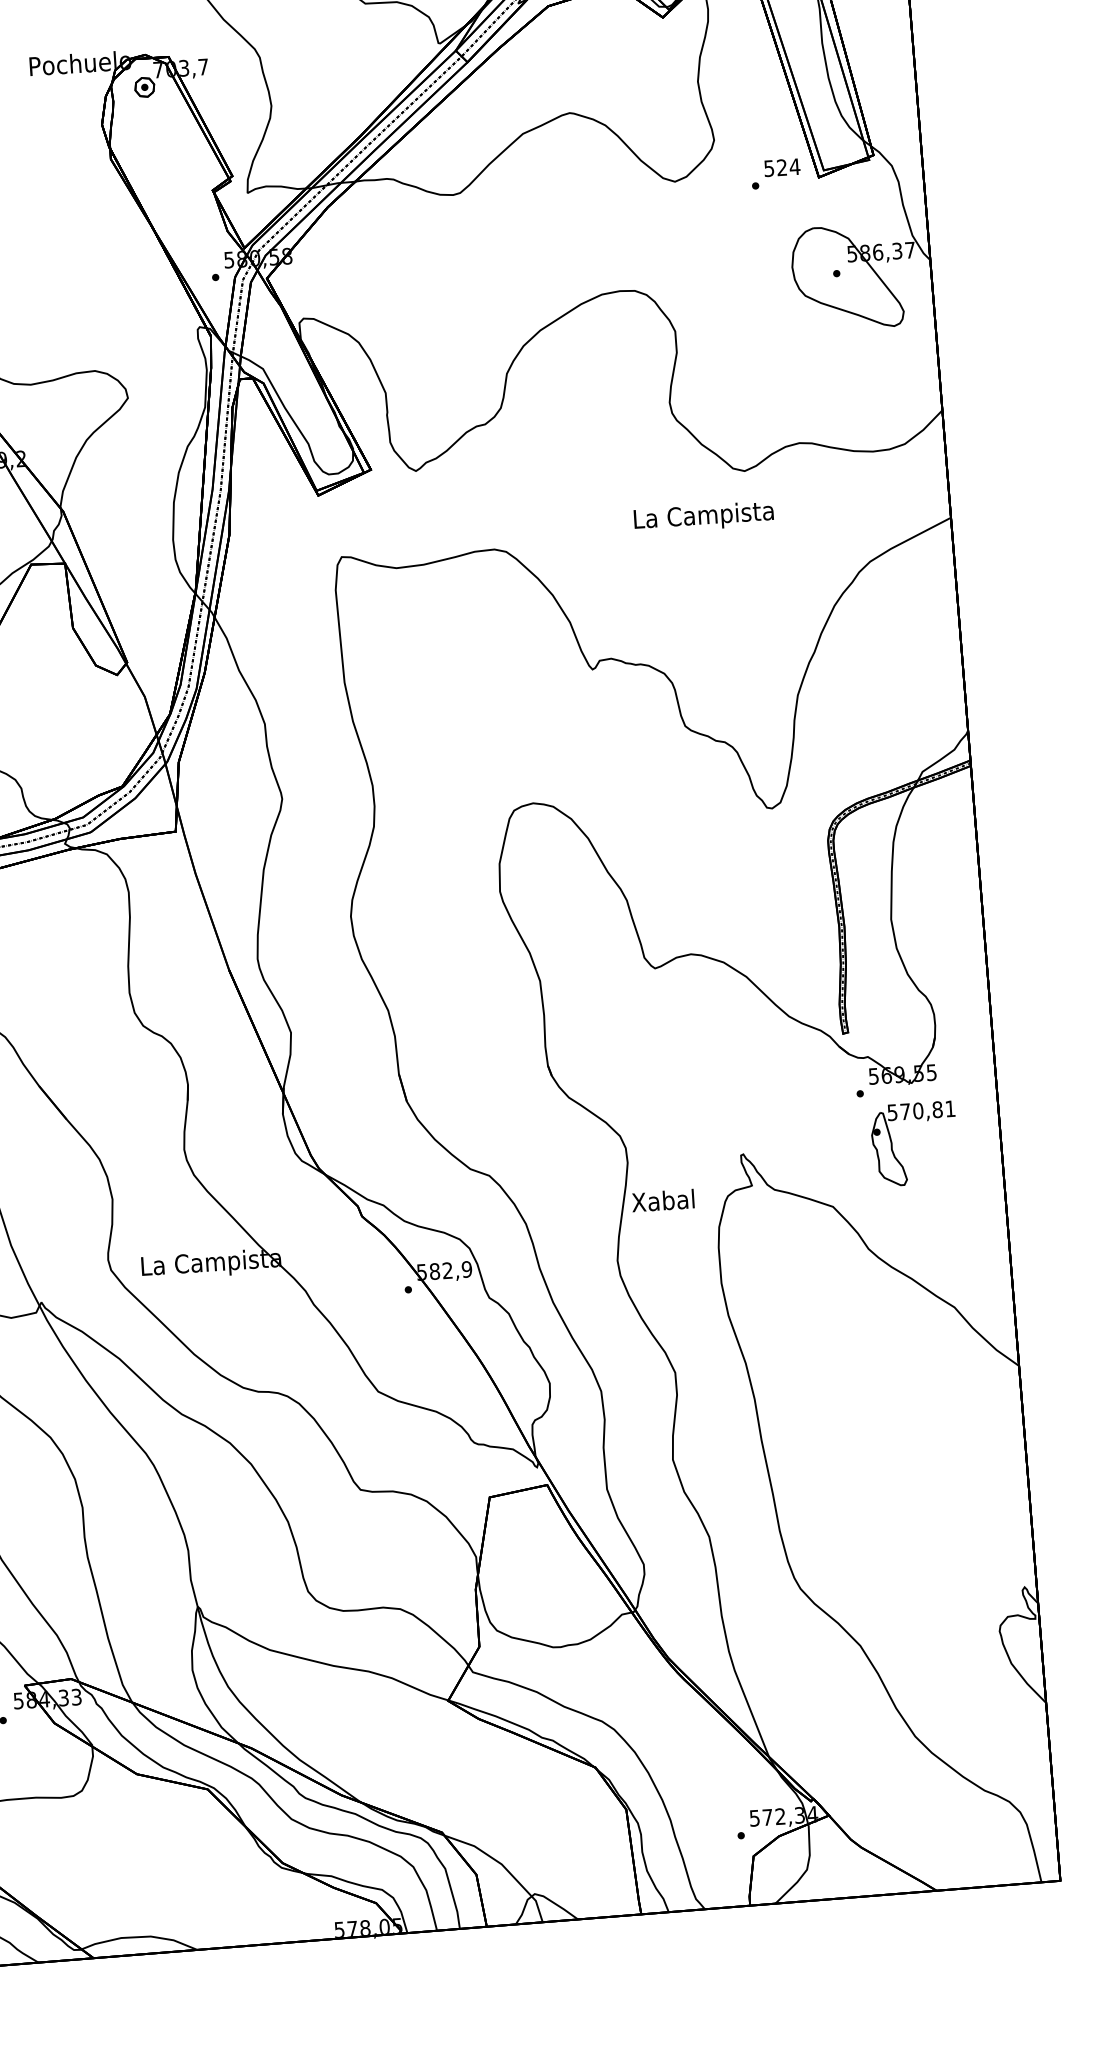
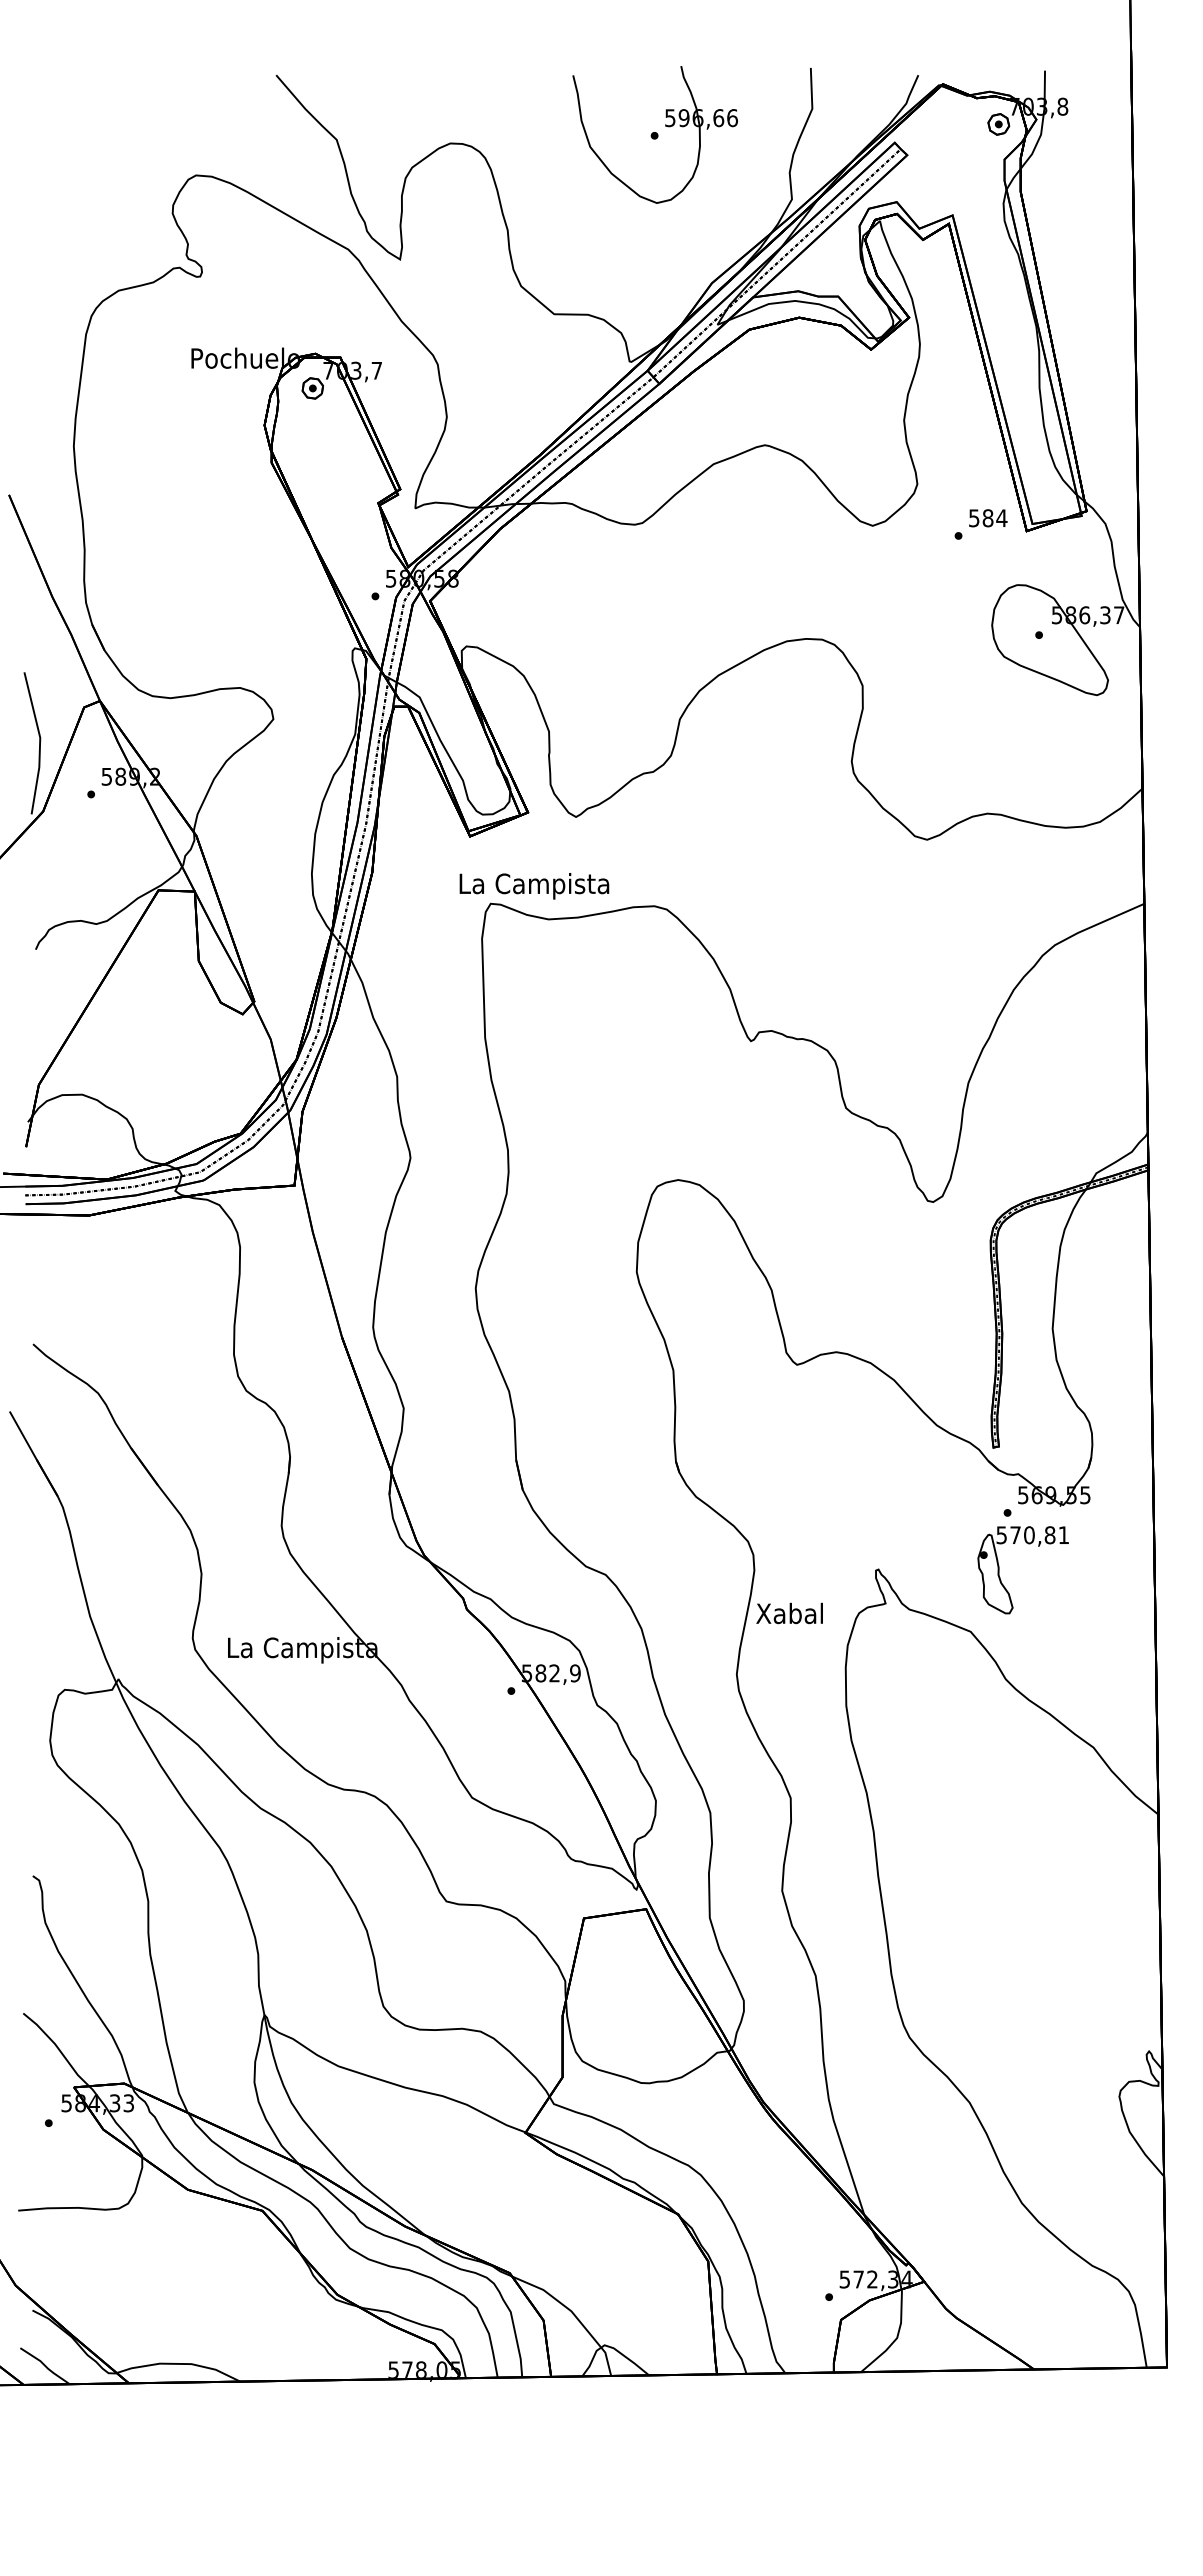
text: (781, 167) -> (987, 518), 524 -> 584
text: (704, 517) -> (534, 886), moved
part: (892, 1145) -> (999, 1570), moved

